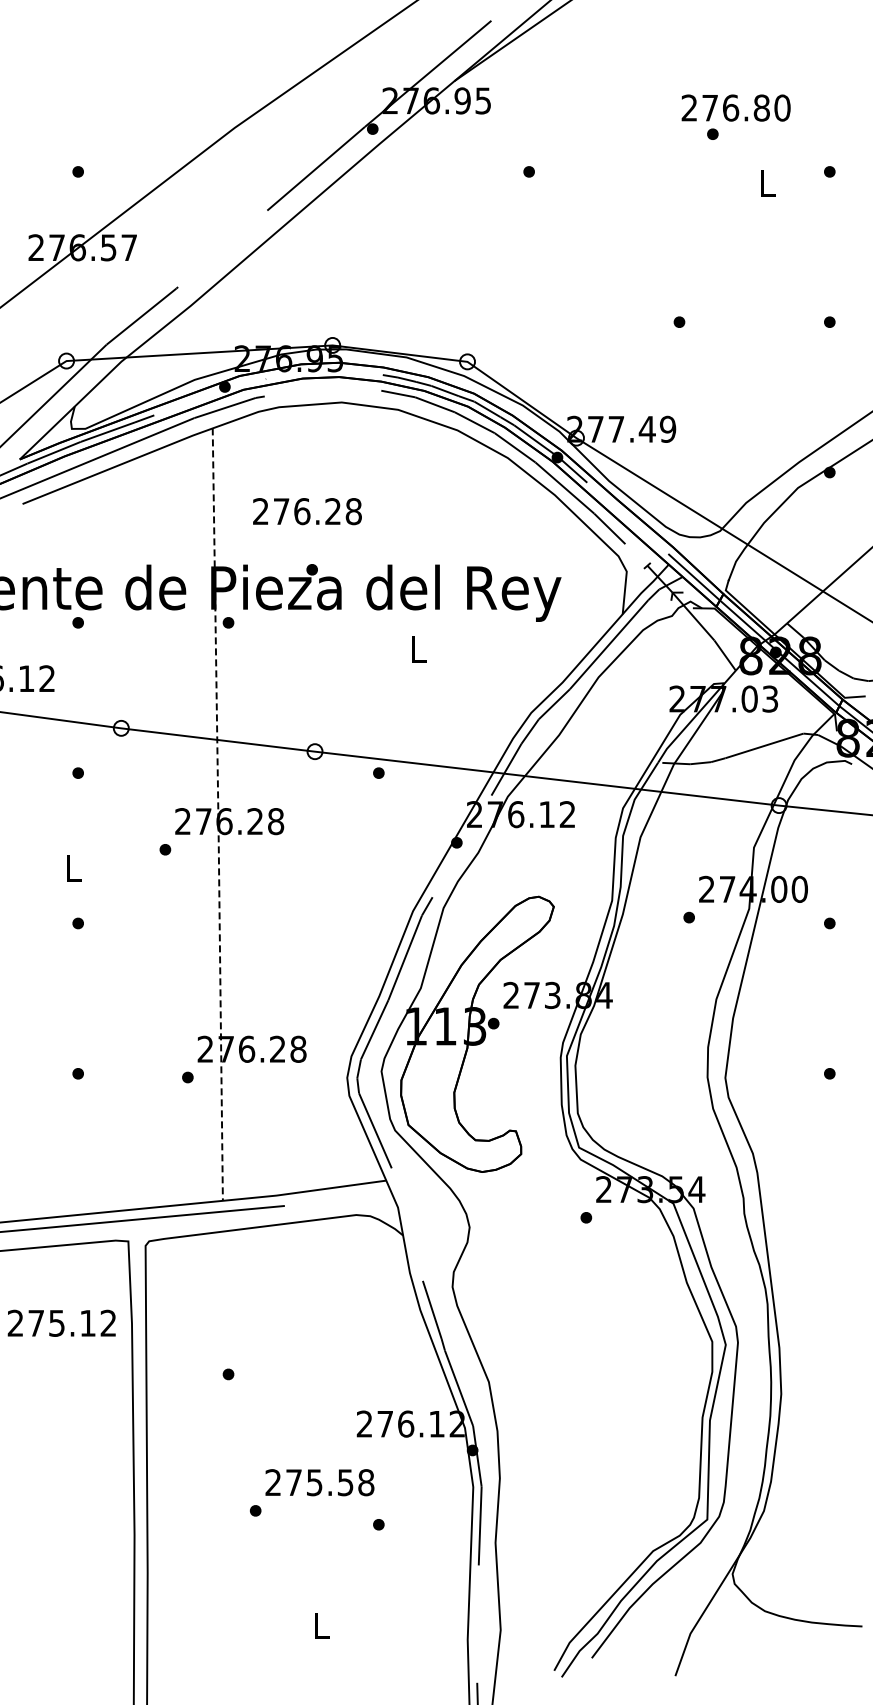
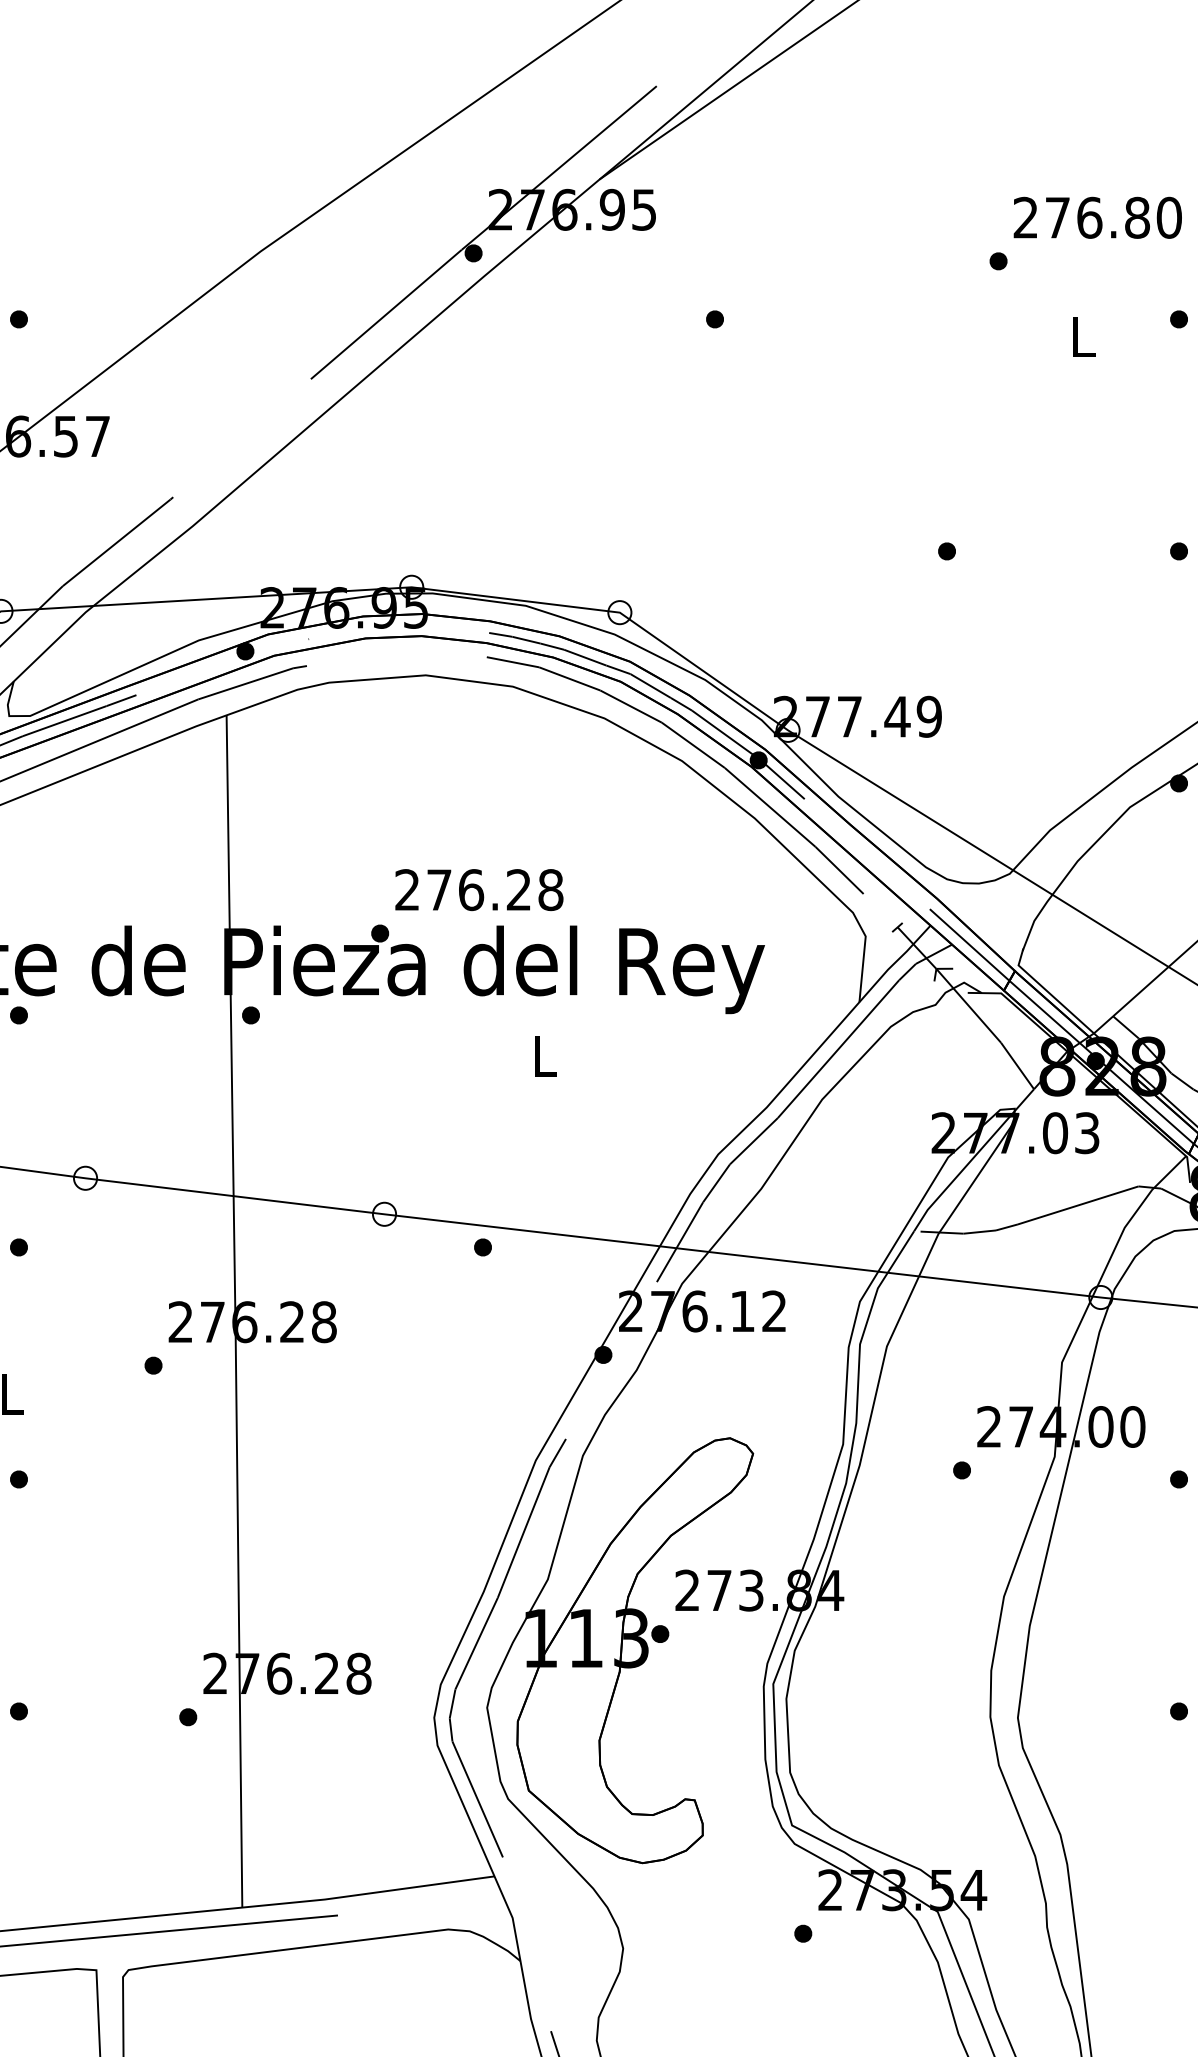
text: (735, 107) -> (1096, 216), moved
text: (307, 511) -> (479, 889), moved
line: (218, 814) -> (235, 1311), dashed -> solid

